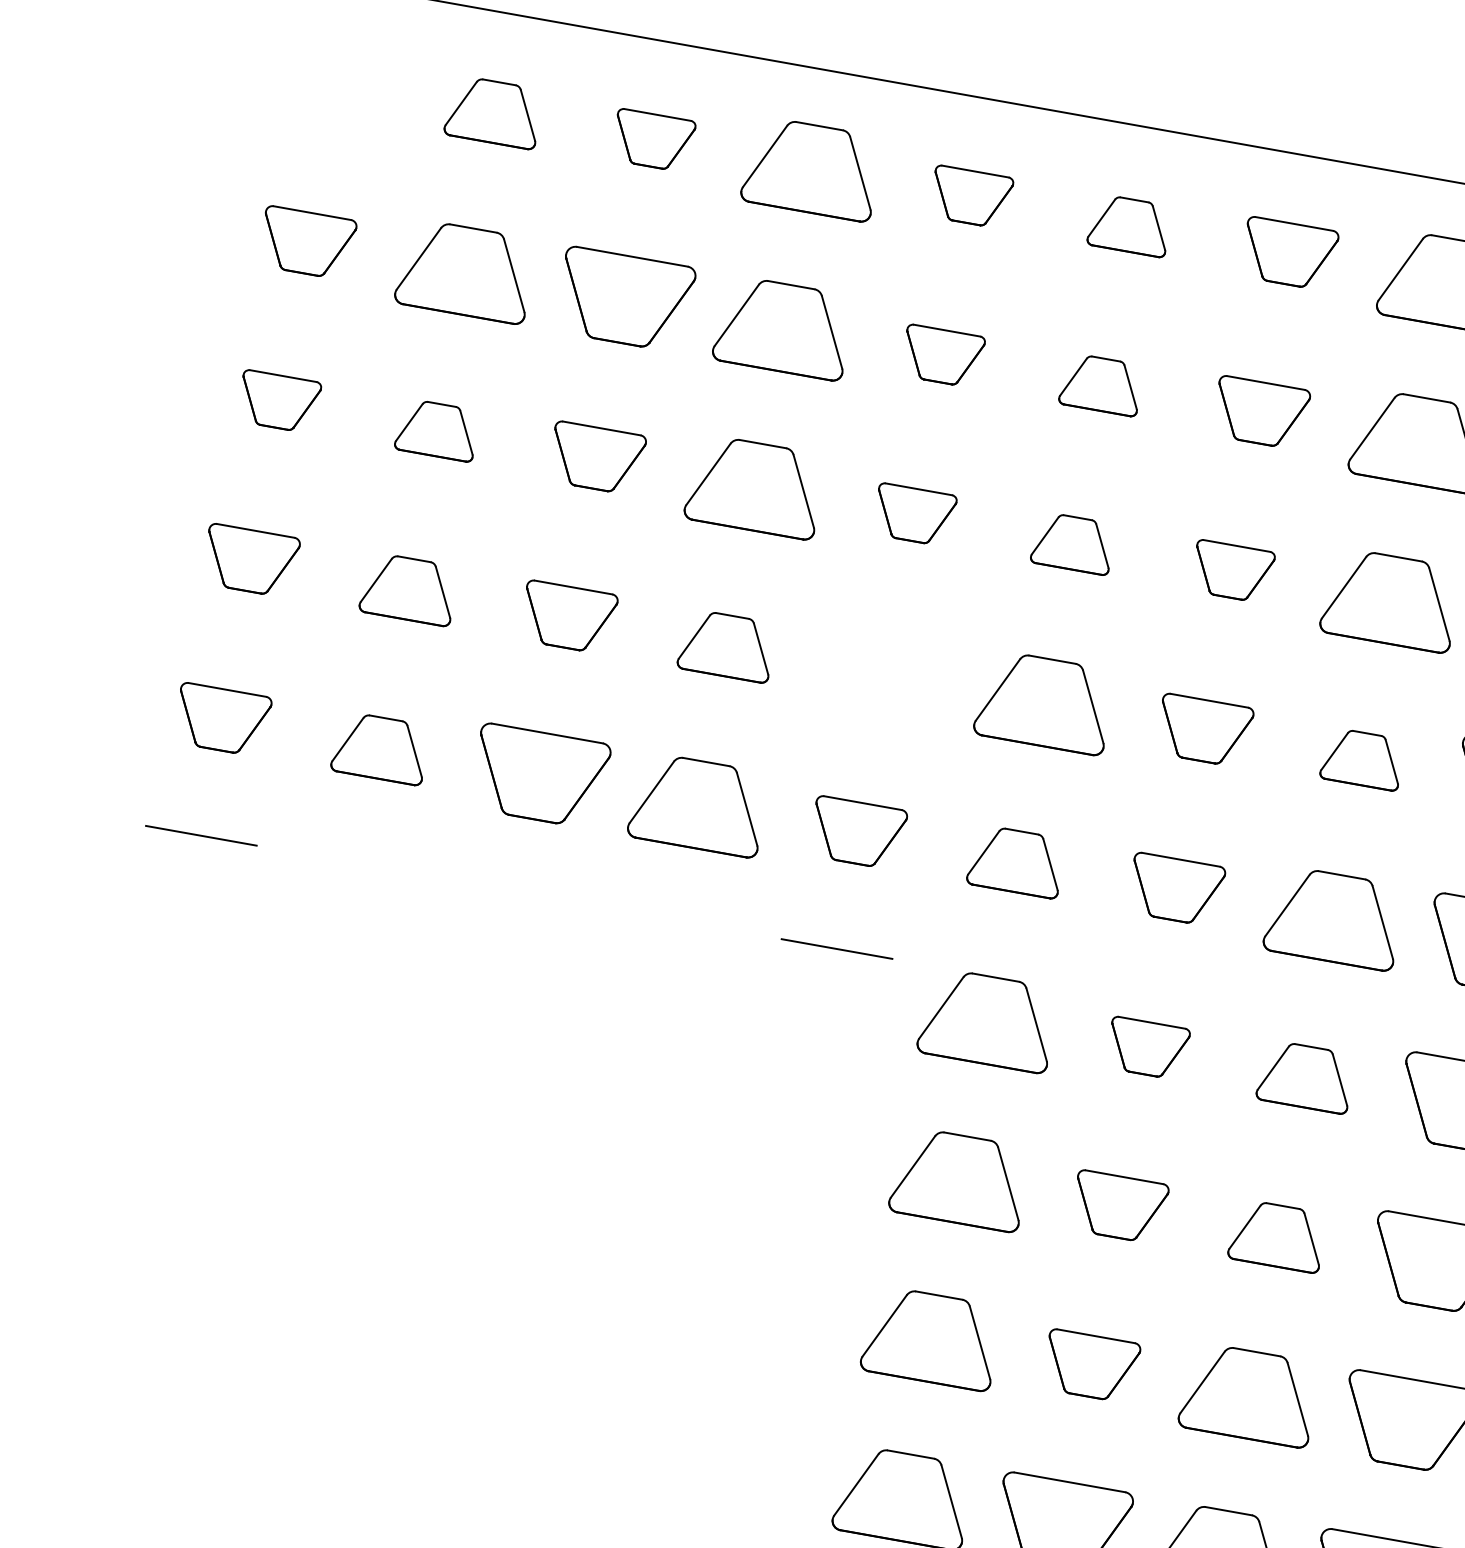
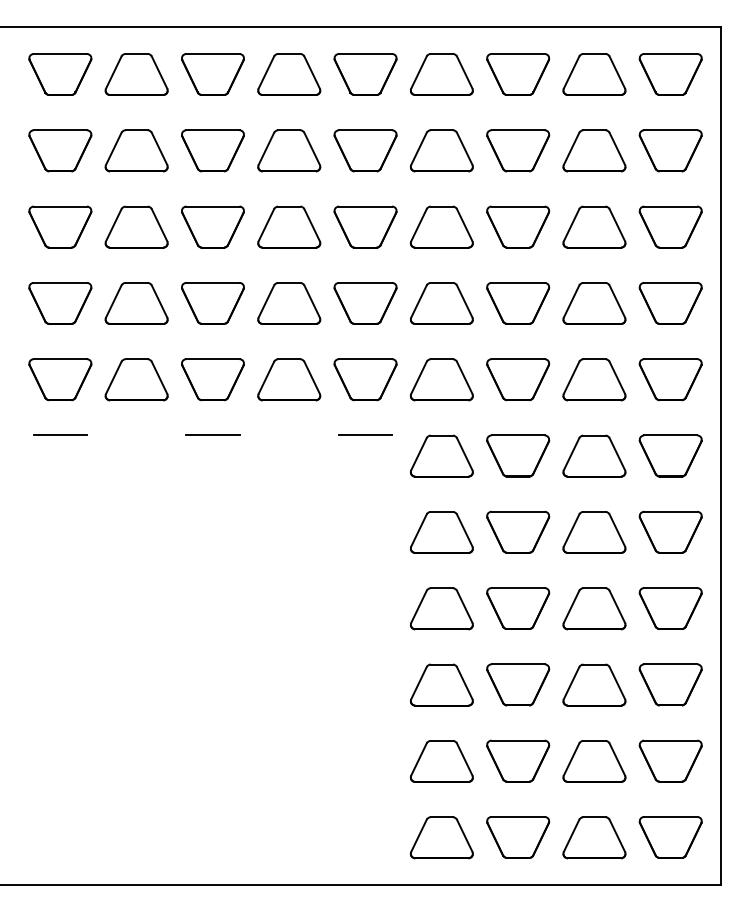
part: (335, 84) -> (60, 74), added
part: (493, 112) -> (136, 74), size x1.43
part: (652, 140) -> (212, 74), size x1.67
part: (970, 197) -> (365, 74), size x1.67
part: (1129, 225) -> (441, 74), size x1.67
part: (307, 242) -> (60, 150), size x1.43
part: (1289, 253) -> (518, 74), size x1.43
part: (942, 355) -> (365, 150), size x1.67
part: (1100, 383) -> (441, 150), size x1.67
part: (279, 400) -> (60, 226), size x1.67
part: (1261, 412) -> (518, 150), size x1.43
part: (437, 428) -> (136, 226), size x1.67
part: (595, 457) -> (212, 226), size x1.43
part: (914, 513) -> (365, 226), size x1.67
part: (1072, 541) -> (441, 226), size x1.67
part: (250, 561) -> (60, 303), size x1.43
part: (1233, 570) -> (518, 226), size x1.67
part: (408, 589) -> (136, 303), size x1.43
part: (567, 617) -> (212, 303), size x1.43
part: (727, 645) -> (289, 303), size x1.43
part: (885, 674) -> (365, 303), added
part: (222, 719) -> (60, 379), size x1.43
part: (1204, 730) -> (518, 303), size x1.43
part: (380, 747) -> (136, 379), size x1.43
part: (1362, 759) -> (594, 303), size x1.67
part: (857, 832) -> (365, 379), size x1.43
part: (1015, 860) -> (441, 379), size x1.43
part: (1176, 889) -> (518, 379), size x1.43
line: (518, 892) -> (212, 435), added
part: (1148, 1047) -> (518, 455), size x1.67
part: (1306, 1075) -> (594, 455), size x1.43
part: (1119, 1205) -> (518, 531), size x1.43
part: (1277, 1236) -> (594, 532), size x1.43
part: (1091, 1366) -> (518, 608), size x1.43

